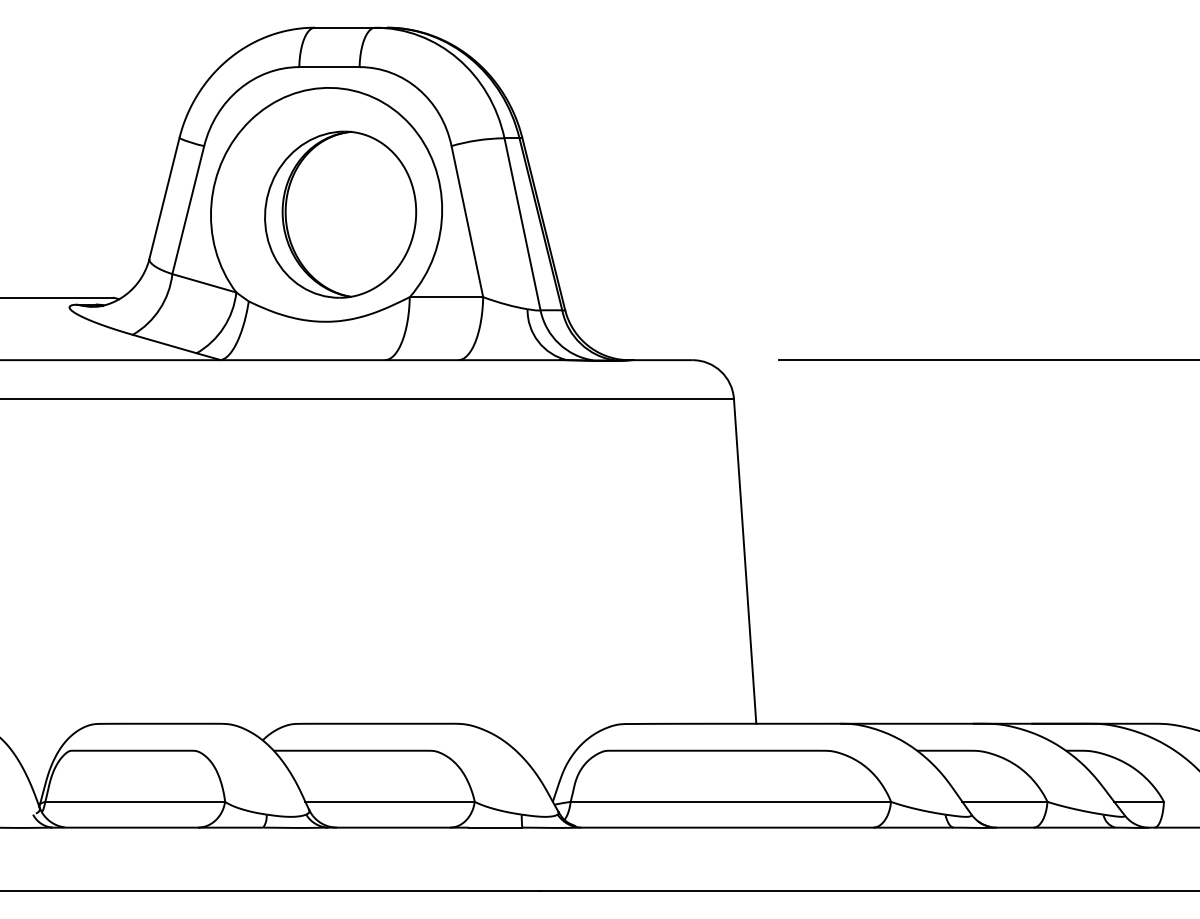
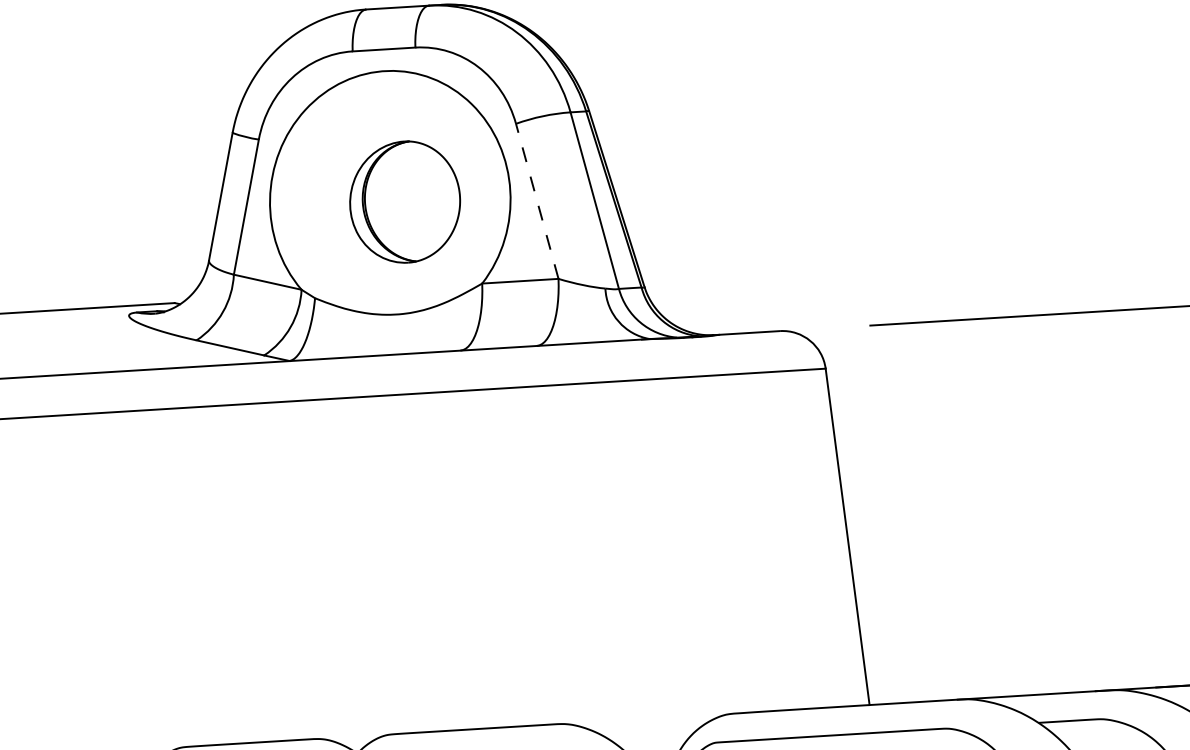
part: (340, 214) -> (404, 202), size x0.7
line: (467, 221) -> (537, 201), solid -> dashed

